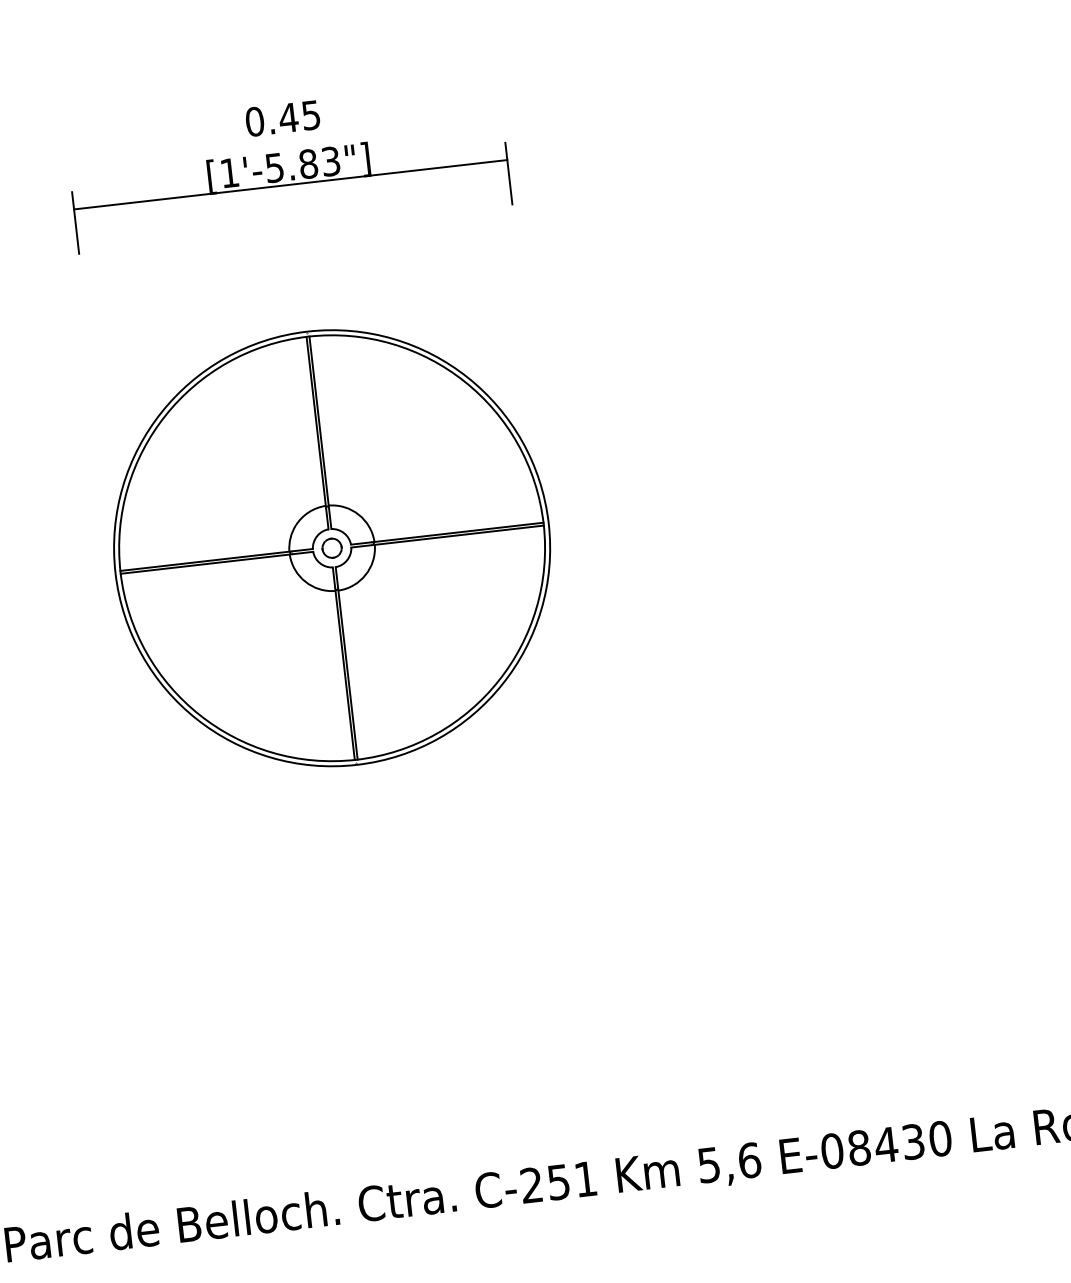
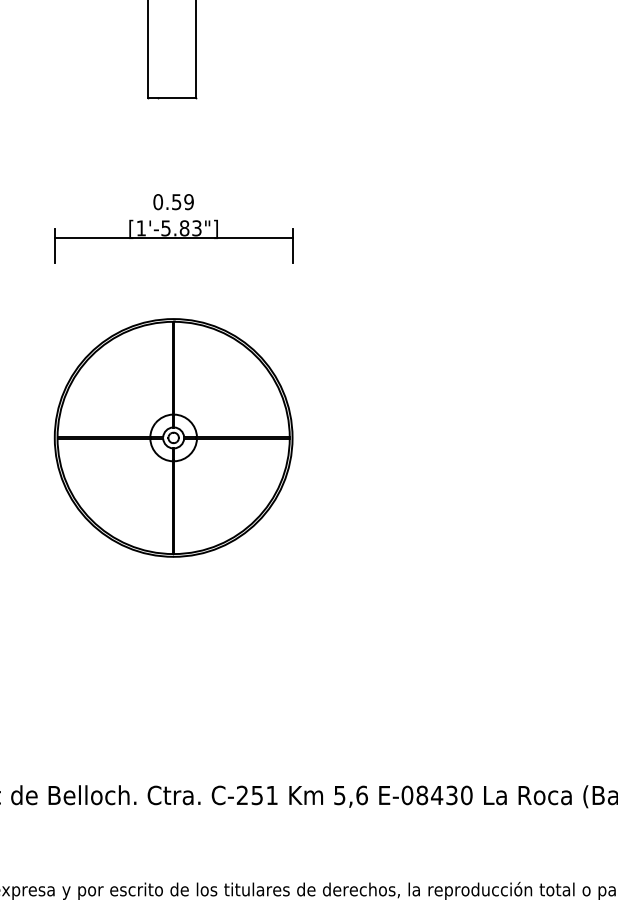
text: (299, 117) -> (182, 202), 0.45 -> 0.59

